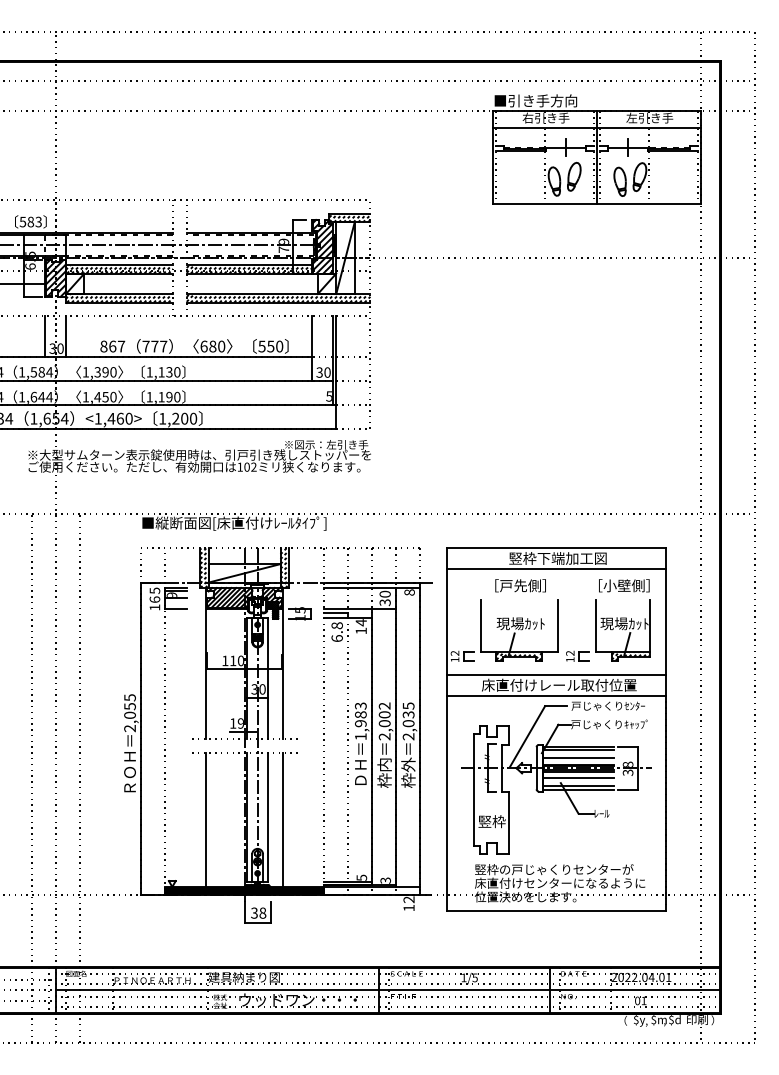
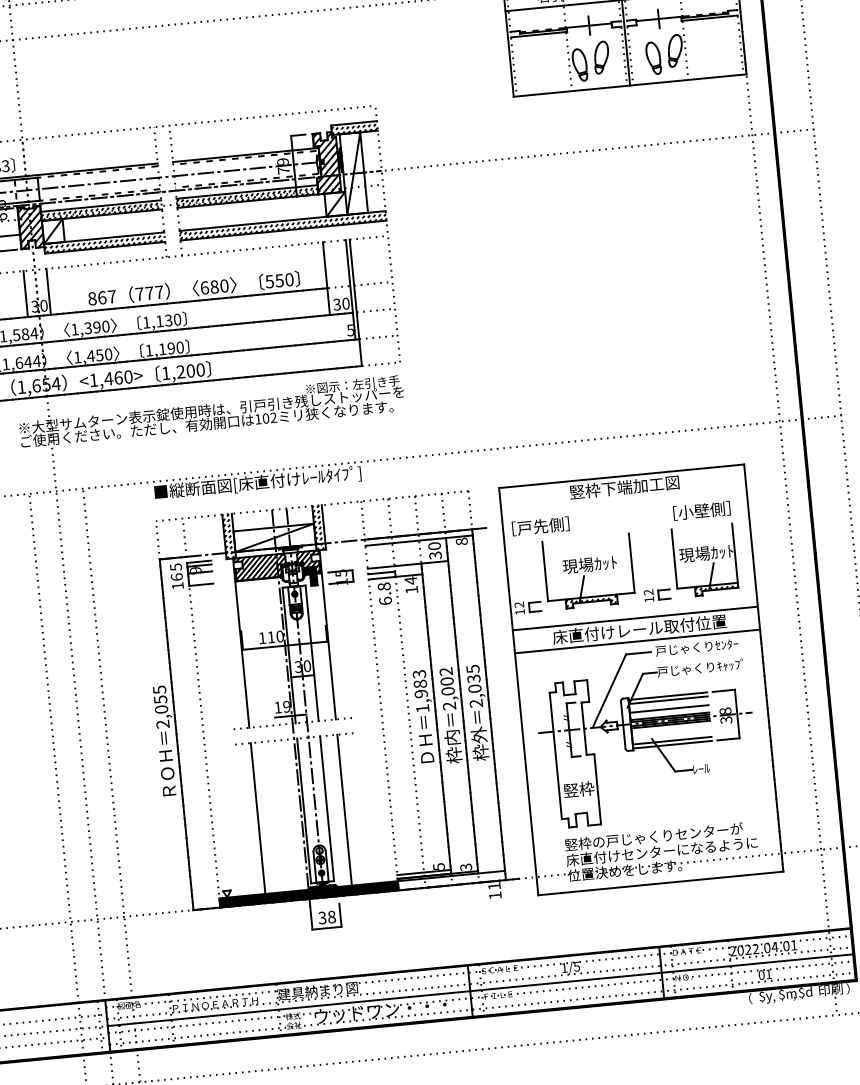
line: (556, 568) -> (623, 498), removed
text: (520, 585) -> (540, 526), moved
line: (578, 778) -> (671, 731), removed
text: (408, 899) -> (493, 886), 12 -> 11

